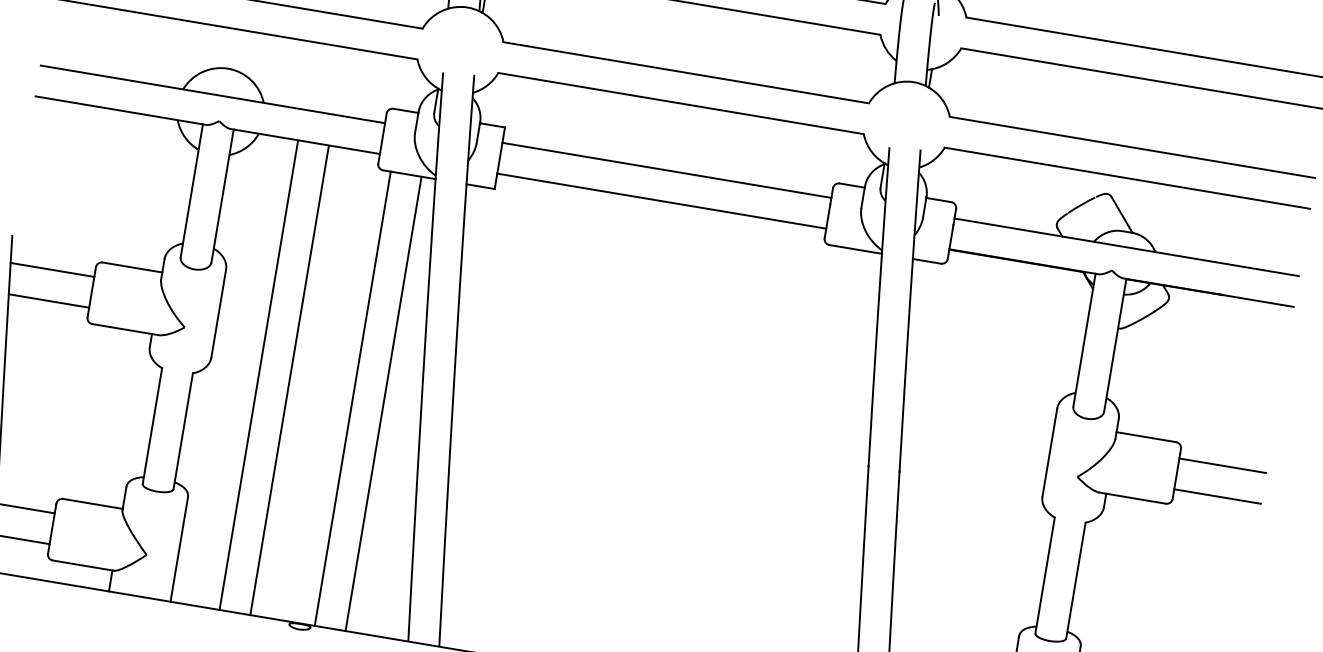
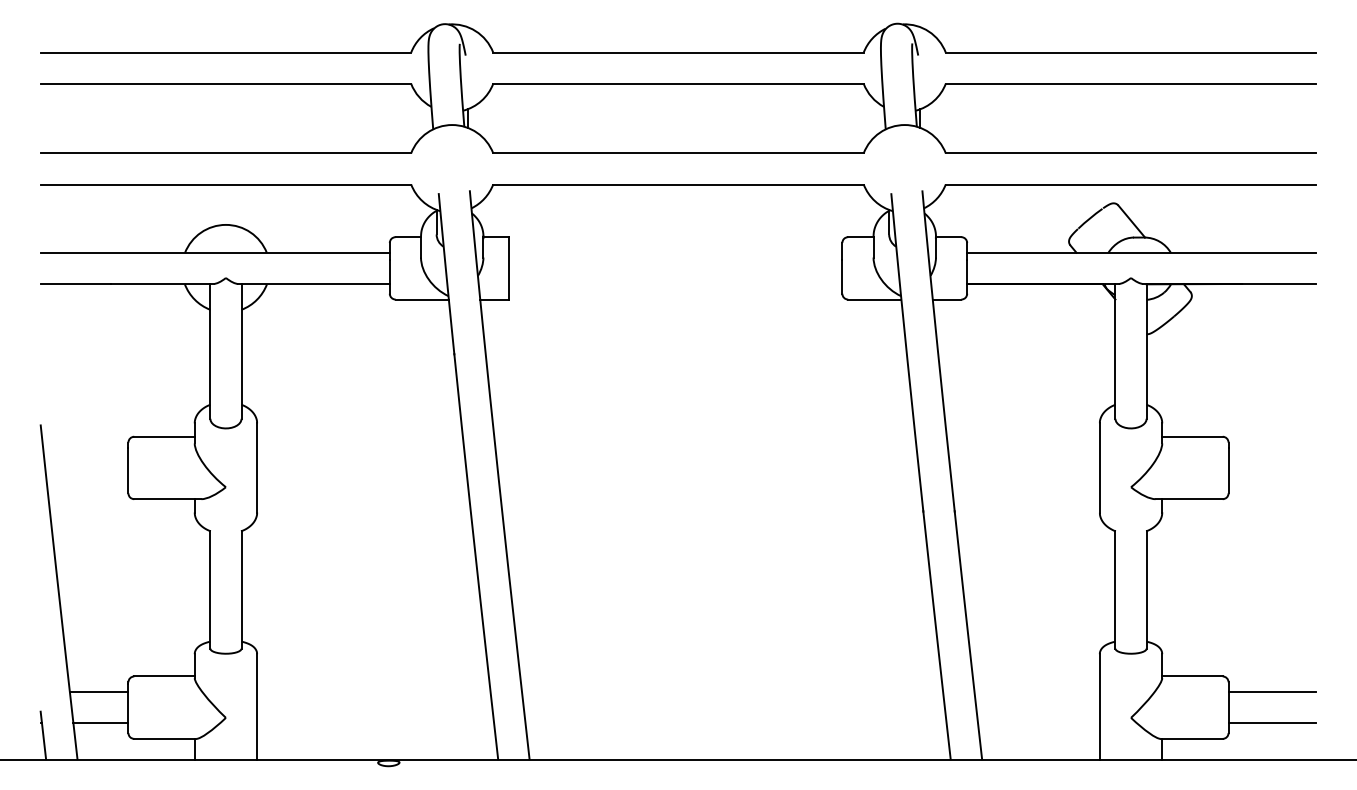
line: (666, 170) -> (675, 252), removed
line: (661, 200) -> (675, 283), removed
line: (51, 269) -> (85, 452), removed
line: (48, 300) -> (87, 483), removed
line: (258, 375) -> (306, 522), removed
line: (289, 380) -> (338, 522), removed
line: (352, 398) -> (403, 529), removed
line: (383, 403) -> (434, 529), removed
line: (1222, 465) -> (1272, 452), removed
line: (1217, 496) -> (1272, 483), removed

